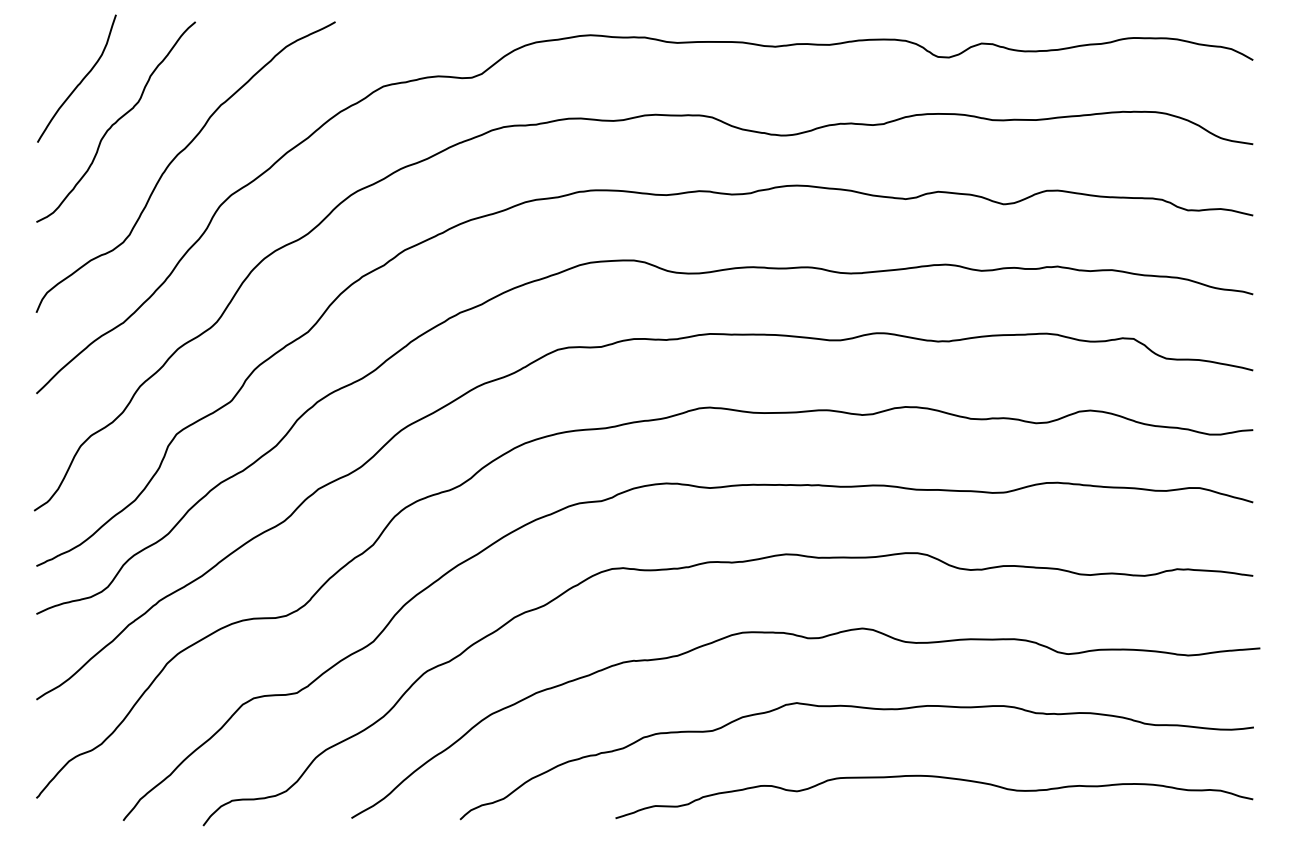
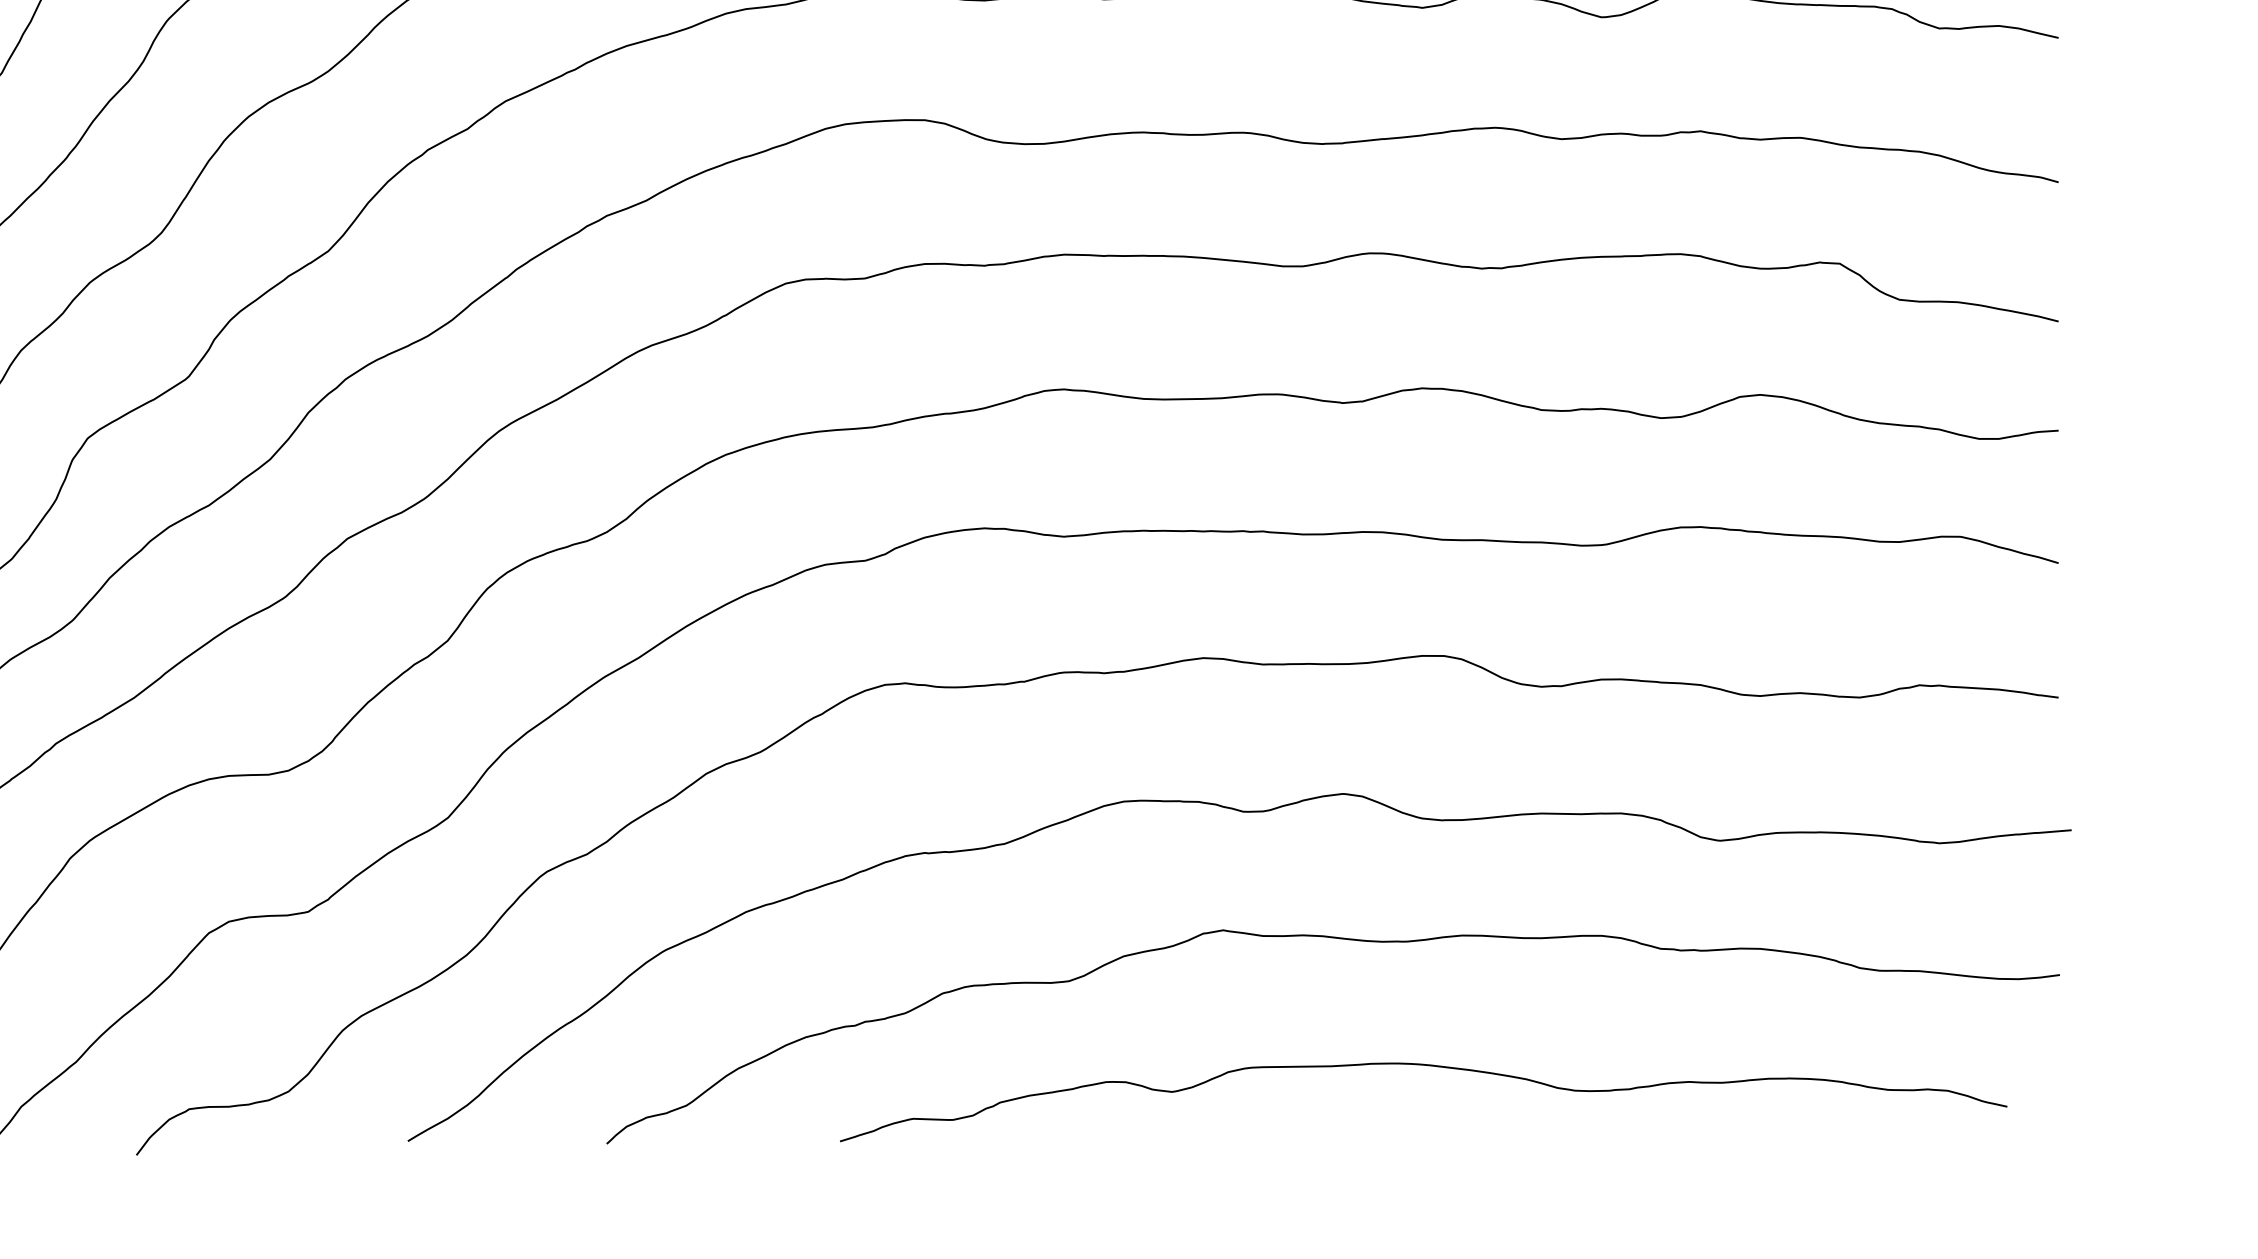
curve: (934, 777) -> (1423, 1066), moved

